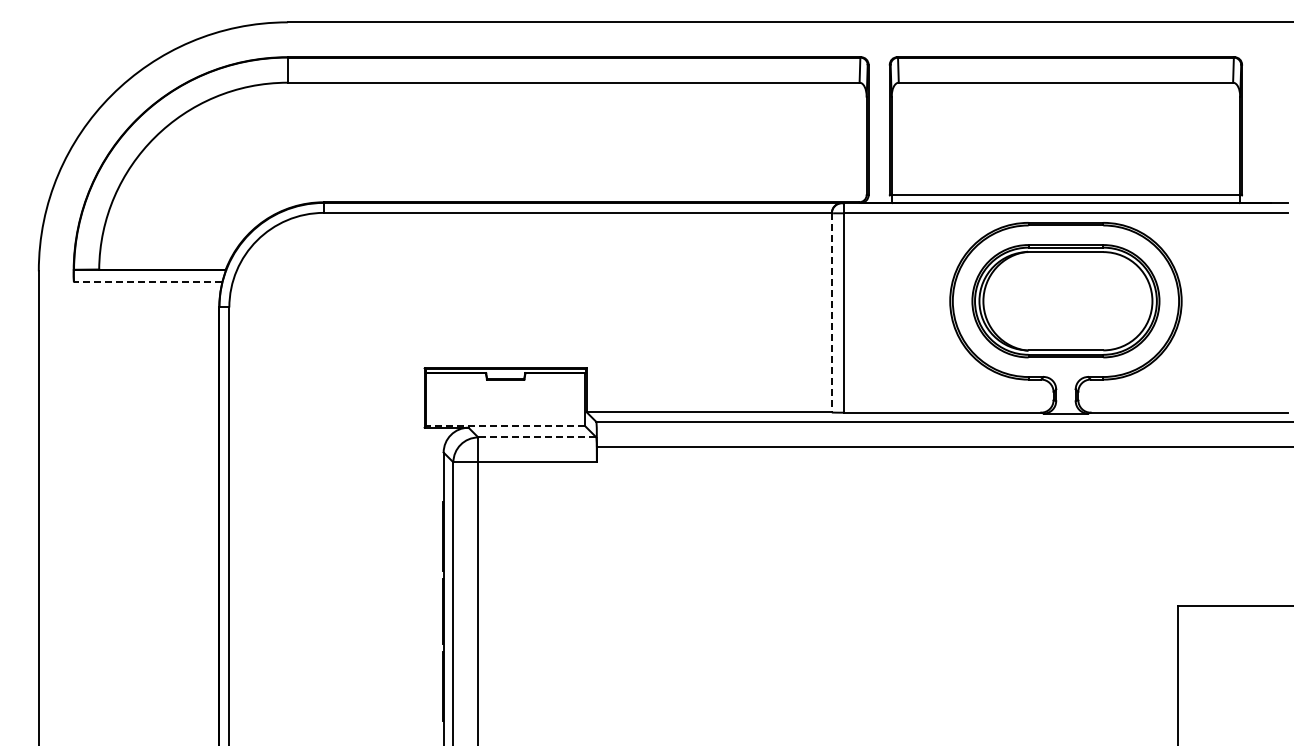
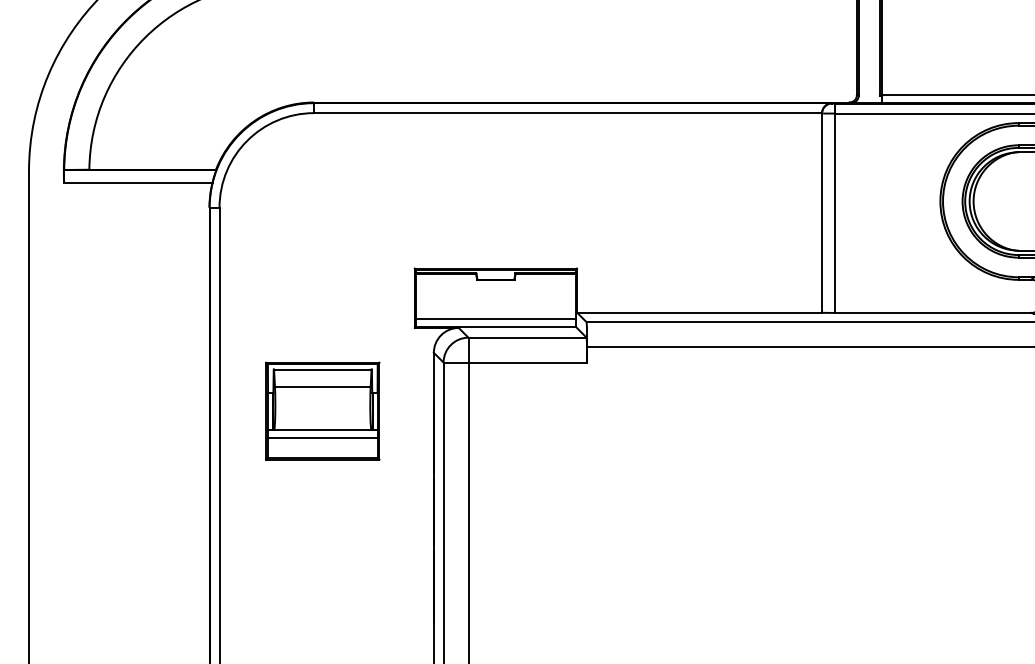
line: (147, 282) -> (137, 182), dashed -> solid
line: (831, 312) -> (821, 212), dashed -> solid
line: (505, 418) -> (495, 318), added
line: (505, 426) -> (495, 326), dashed -> solid
line: (536, 437) -> (526, 337), dashed -> solid
part: (332, 510) -> (322, 410), added

